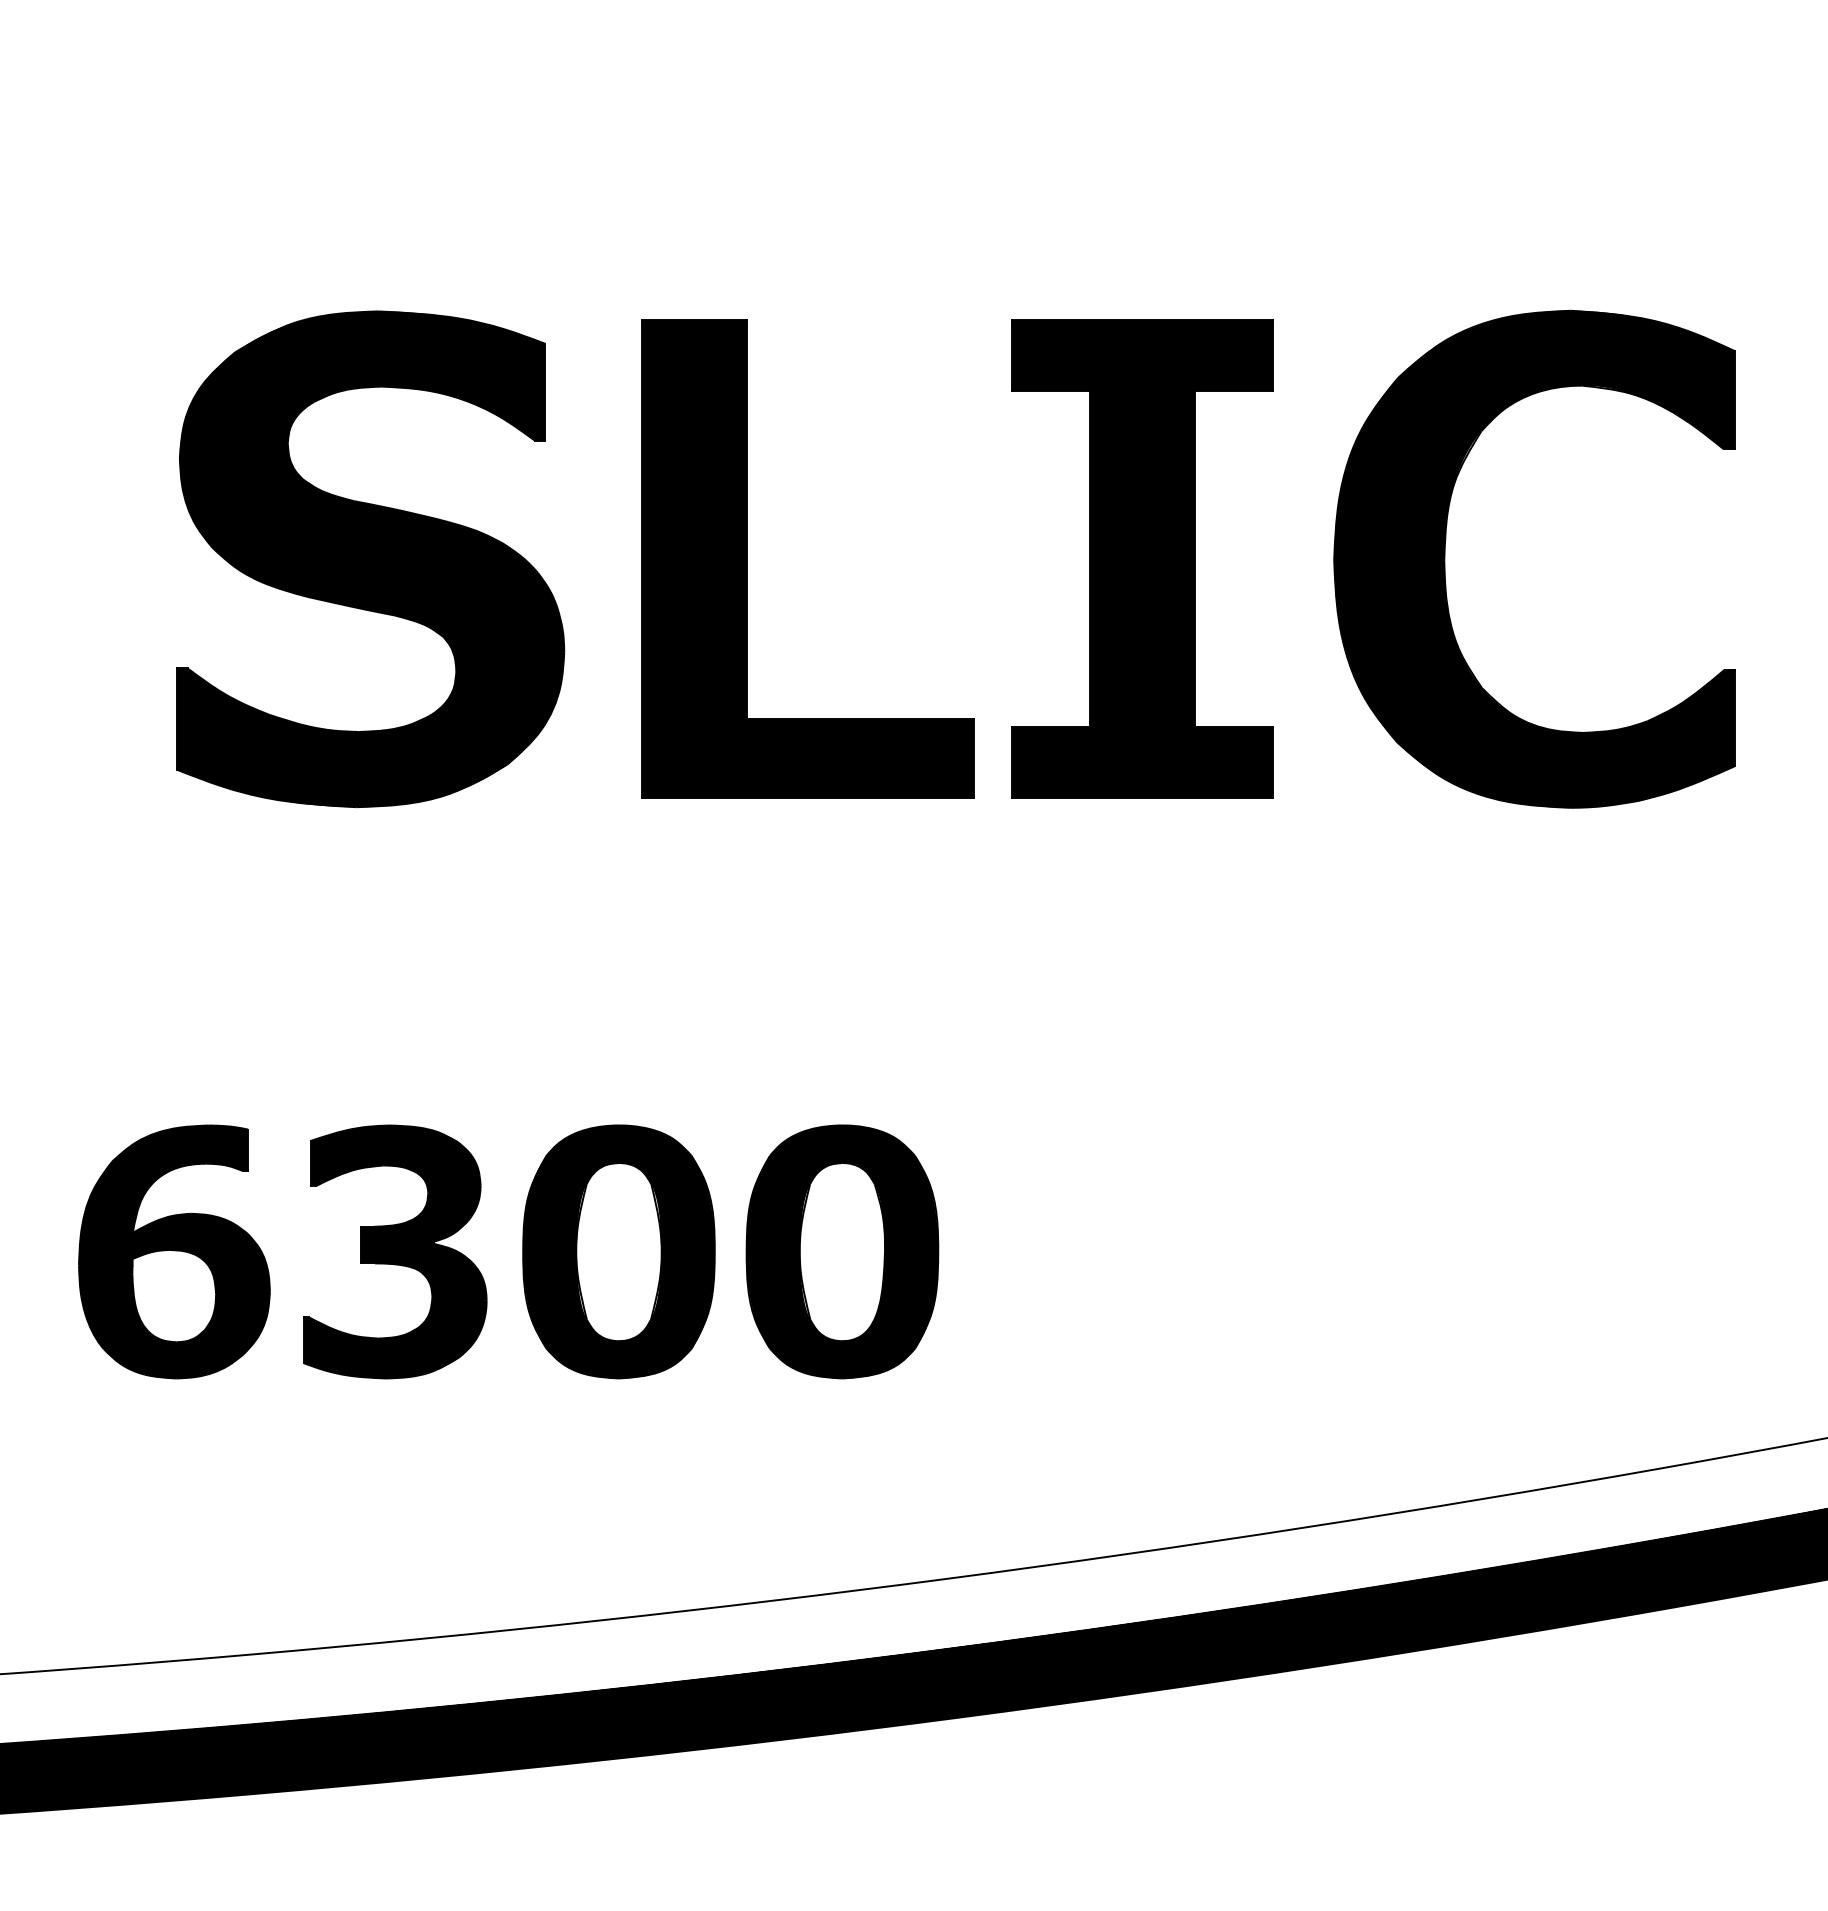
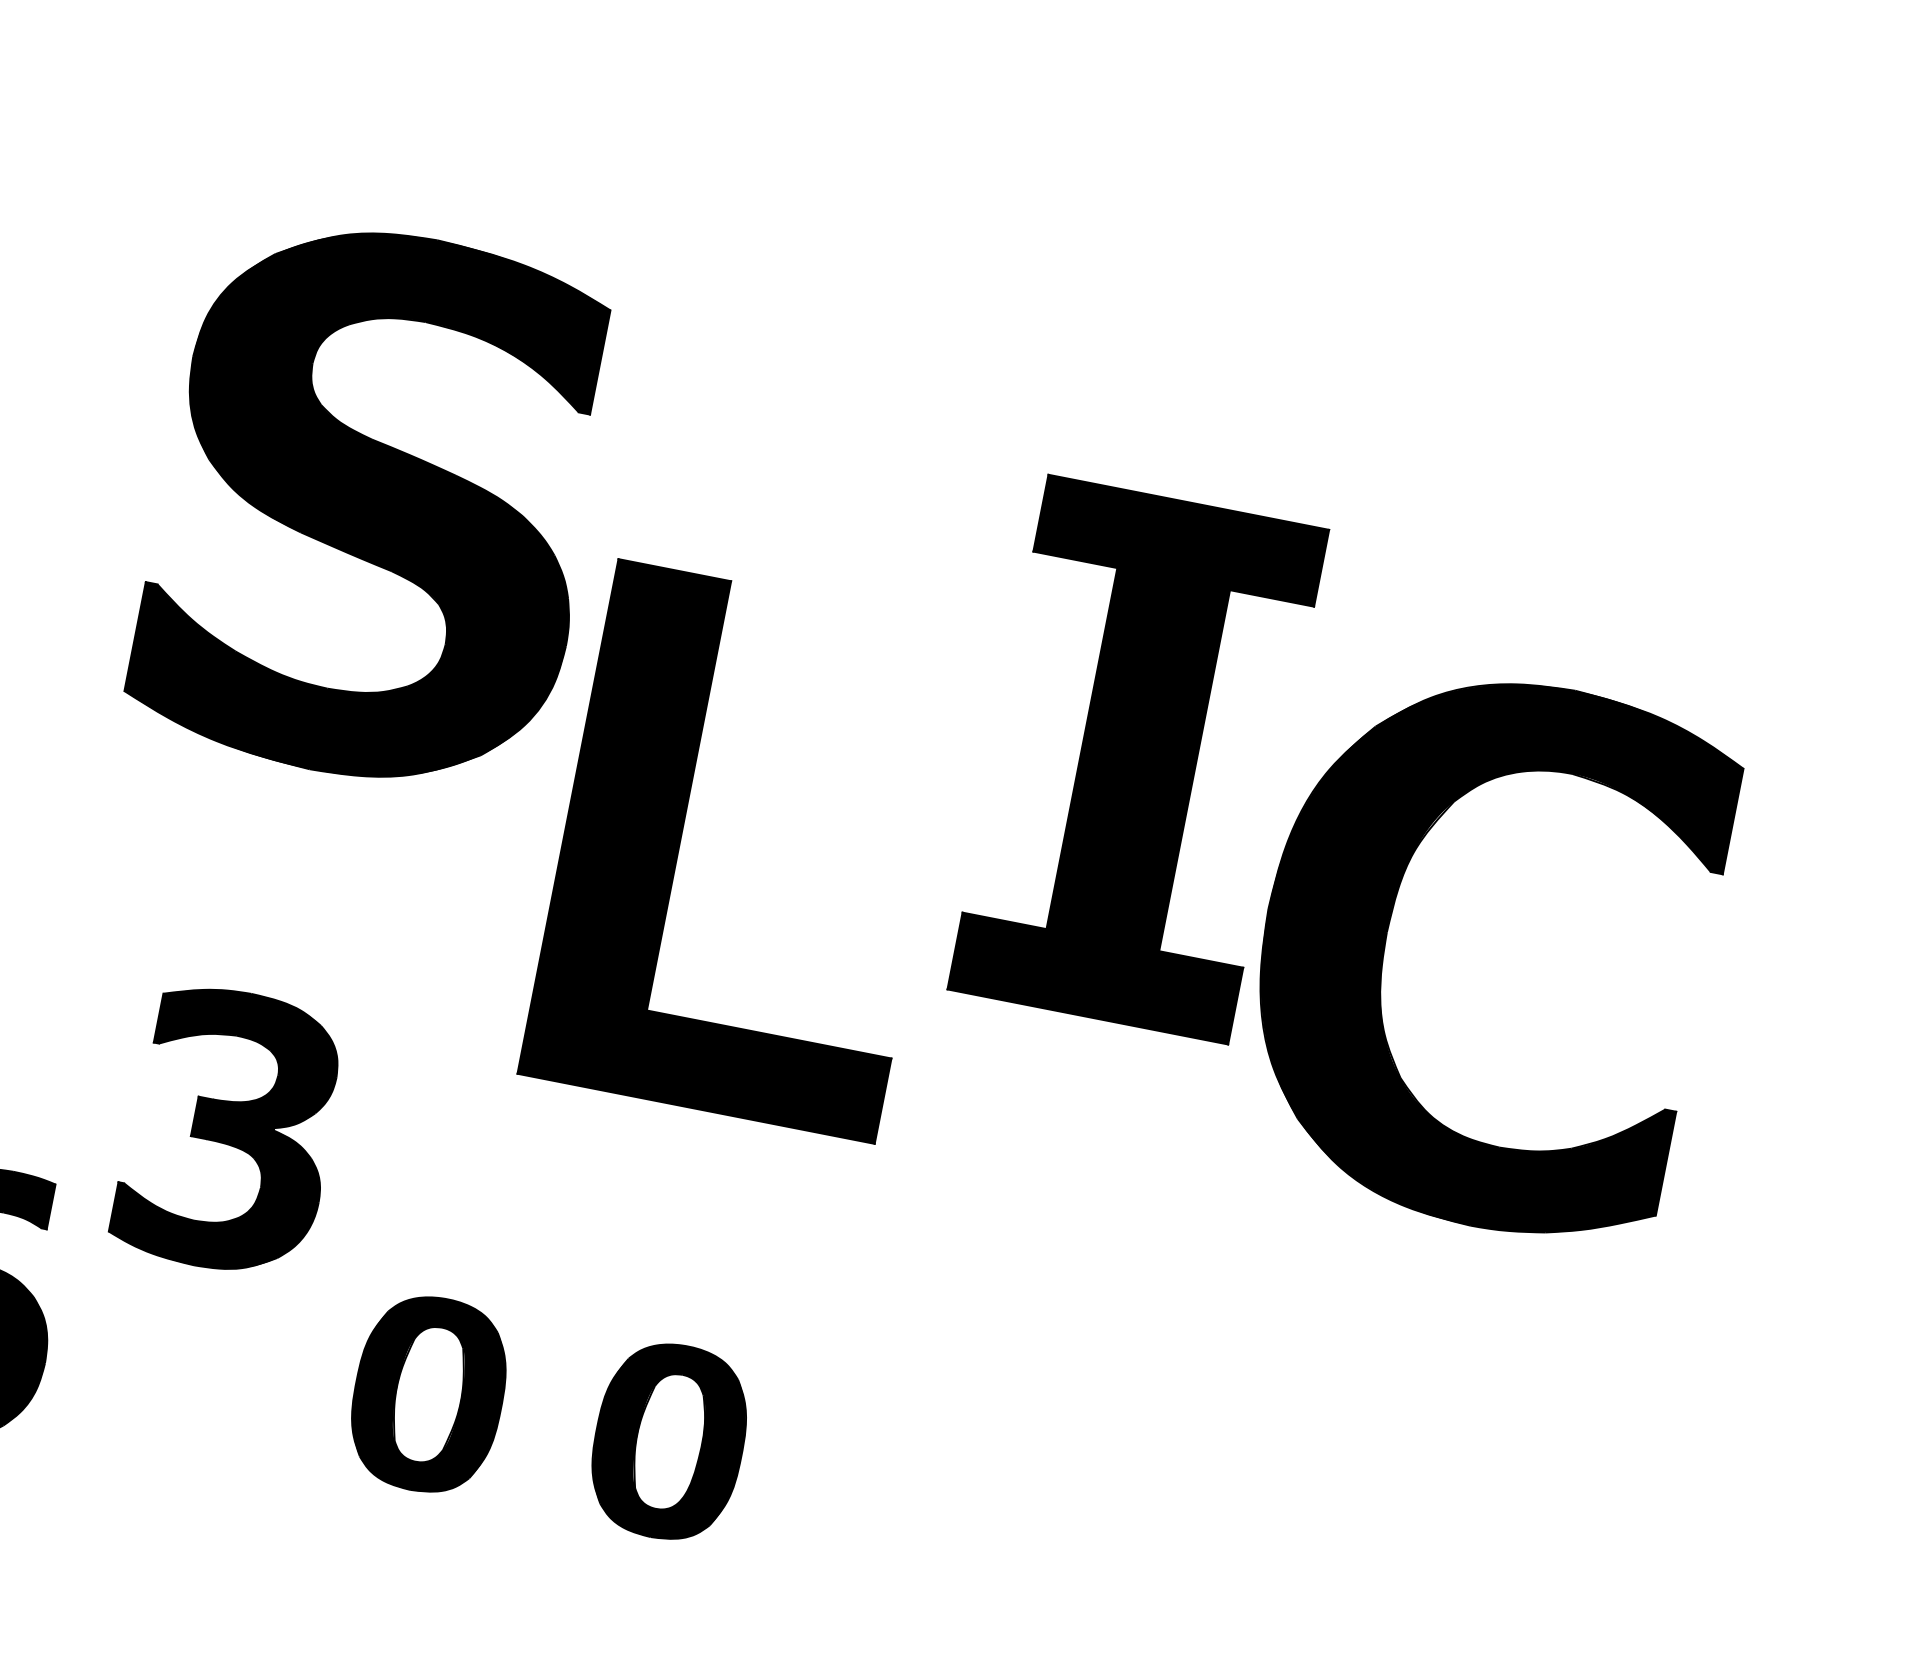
part: (747, 558) -> (681, 838), moved
part: (1445, 558) -> (1388, 930), moved
part: (370, 559) -> (377, 505), moved
part: (395, 1251) -> (230, 1130), moved
part: (618, 1251) -> (428, 1393), size x0.7
part: (842, 1251) -> (669, 1441), size x0.7

